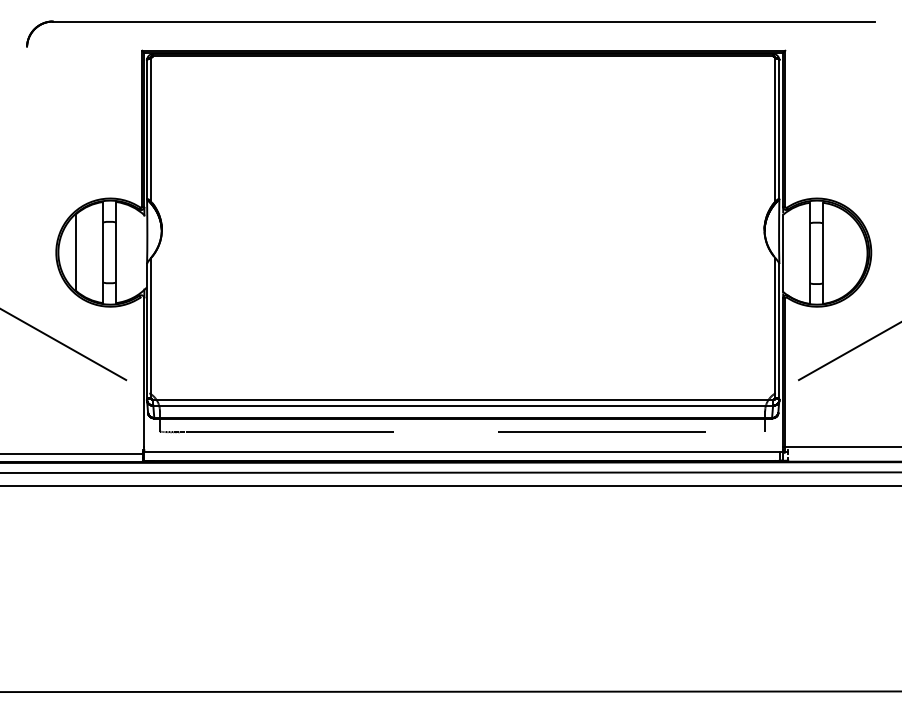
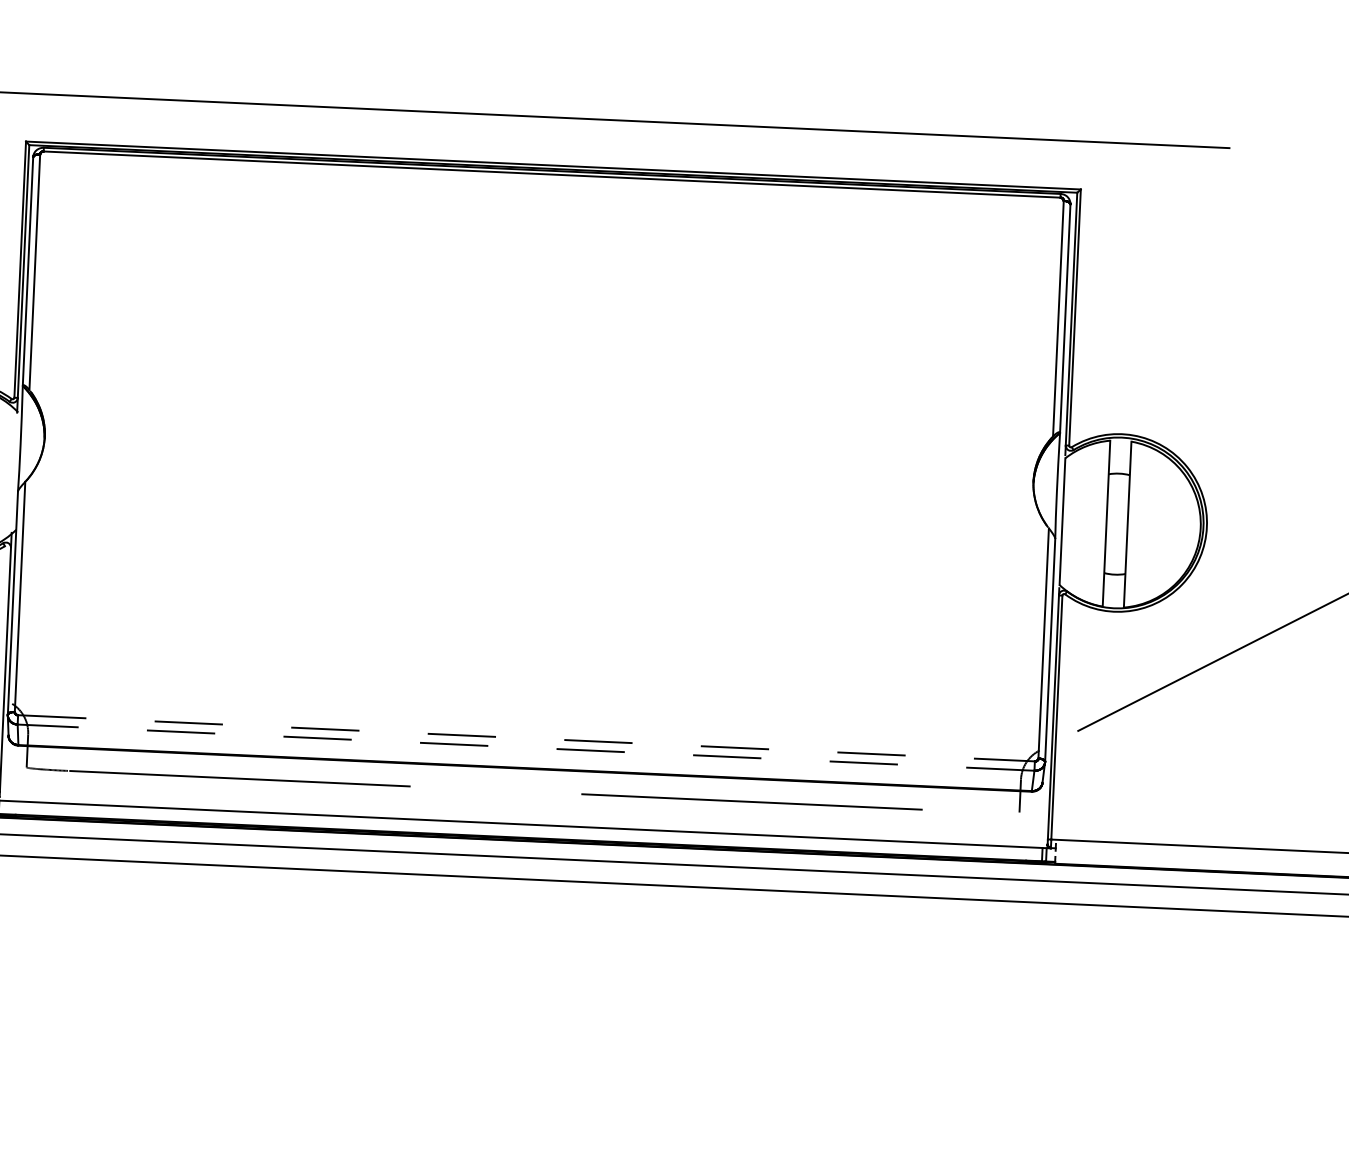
line: (463, 399) -> (527, 737), solid -> dashed
line: (463, 405) -> (526, 747), solid -> dashed

